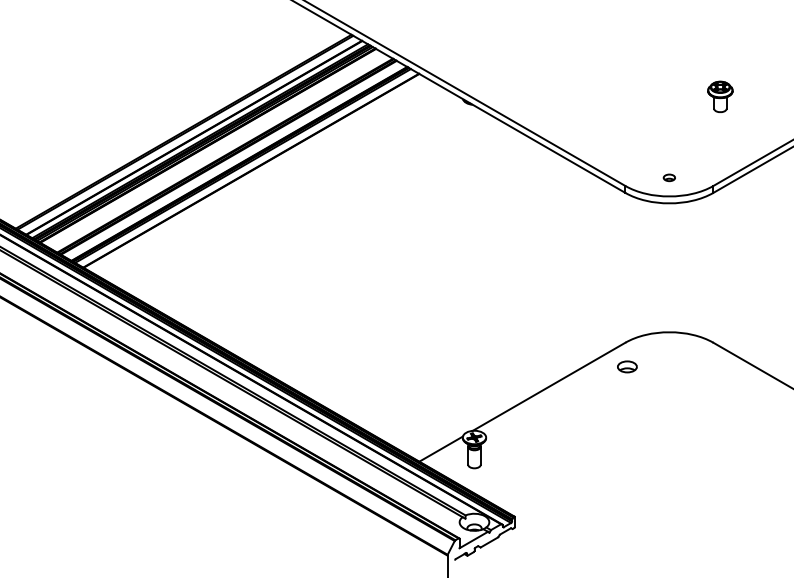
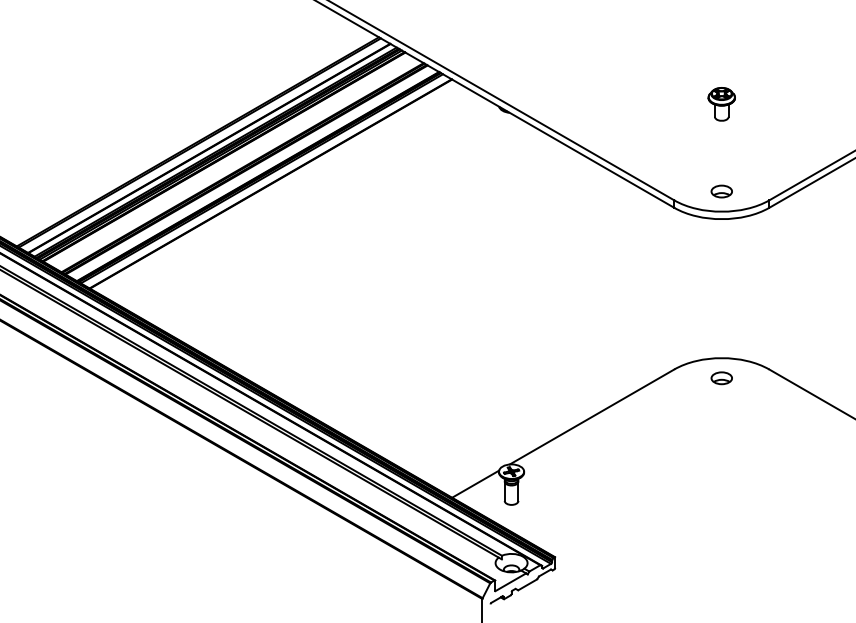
part: (720, 96) -> (721, 103), moved
part: (669, 177) -> (721, 191), size x1.67
part: (627, 366) -> (721, 377), moved

